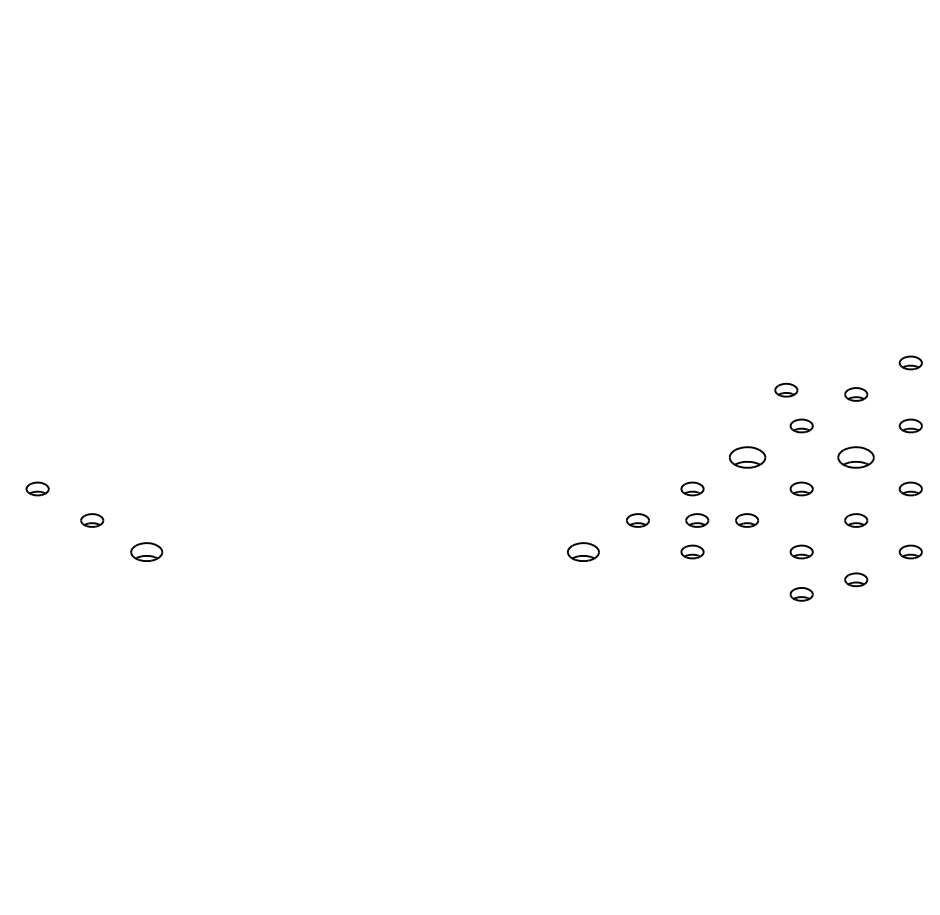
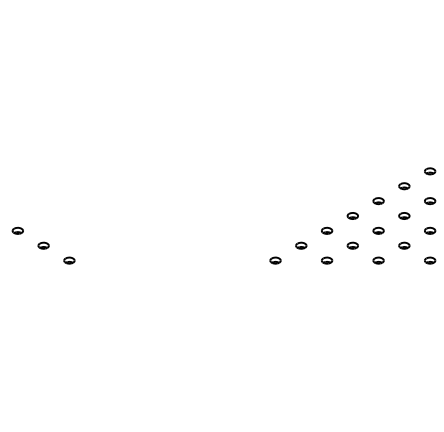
part: (786, 390) -> (371, 184), removed
part: (746, 456) -> (352, 215), size x0.62
part: (856, 456) -> (404, 215), size x0.62
part: (697, 519) -> (329, 245), removed
part: (146, 551) -> (69, 260), size x0.71
part: (583, 551) -> (275, 260), size x0.71
part: (856, 579) -> (404, 273), removed
part: (801, 594) -> (378, 280), removed

